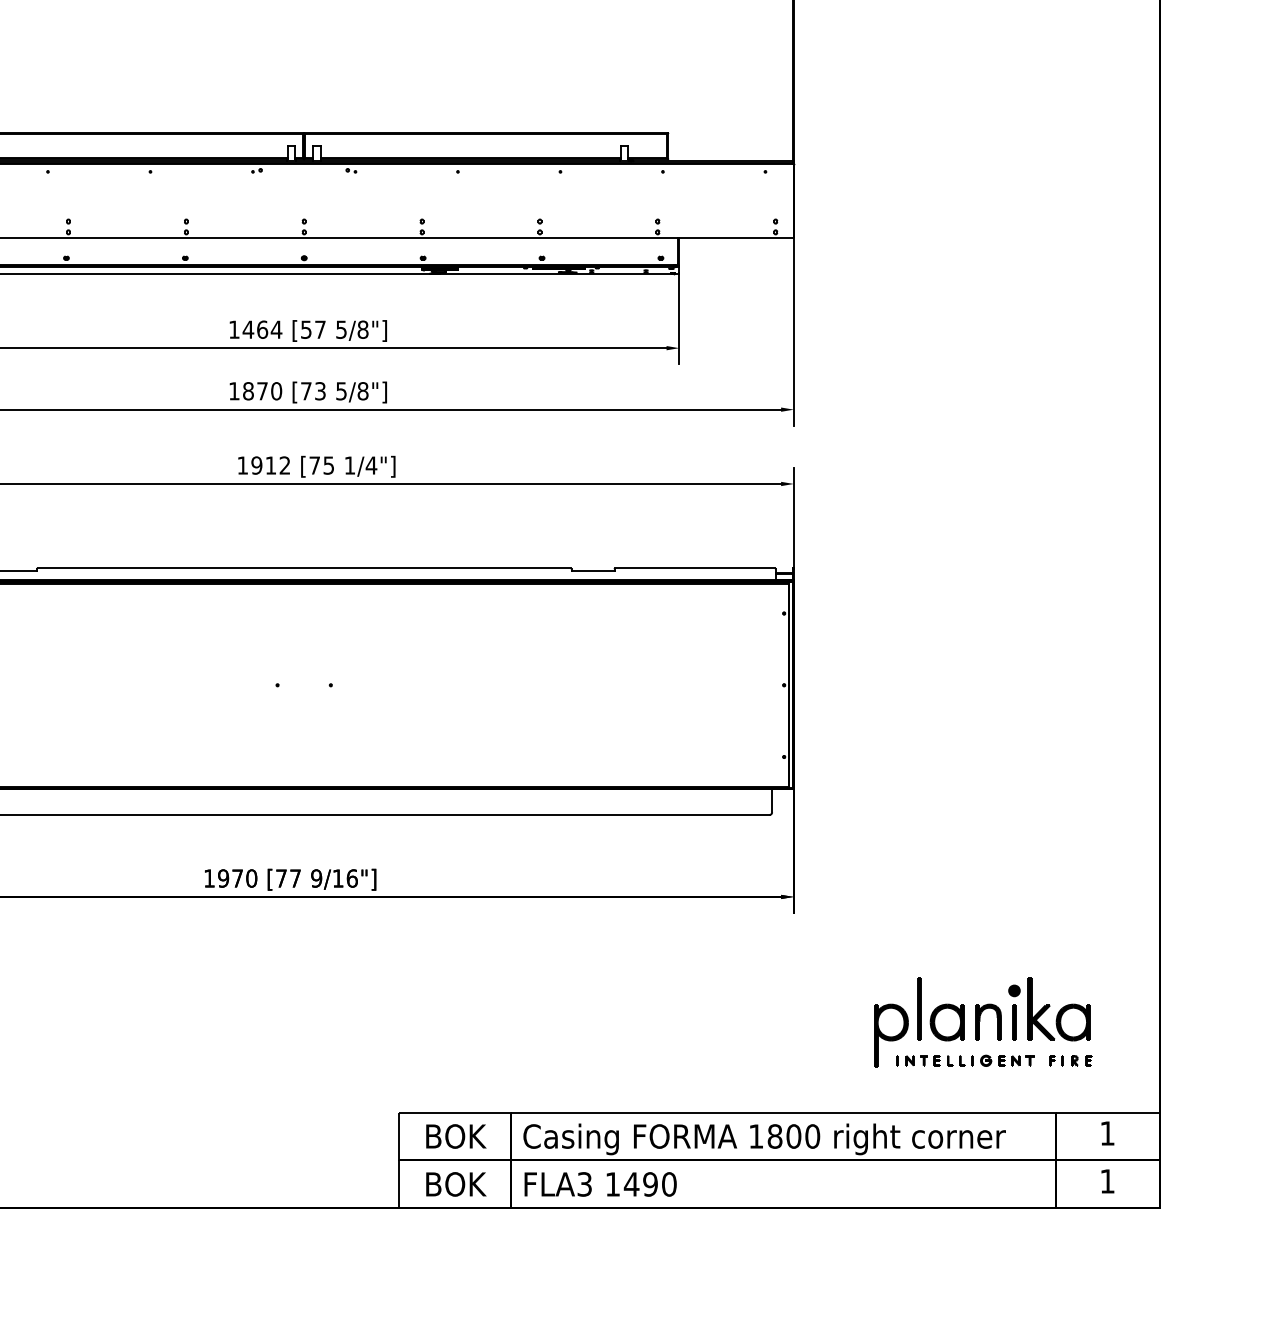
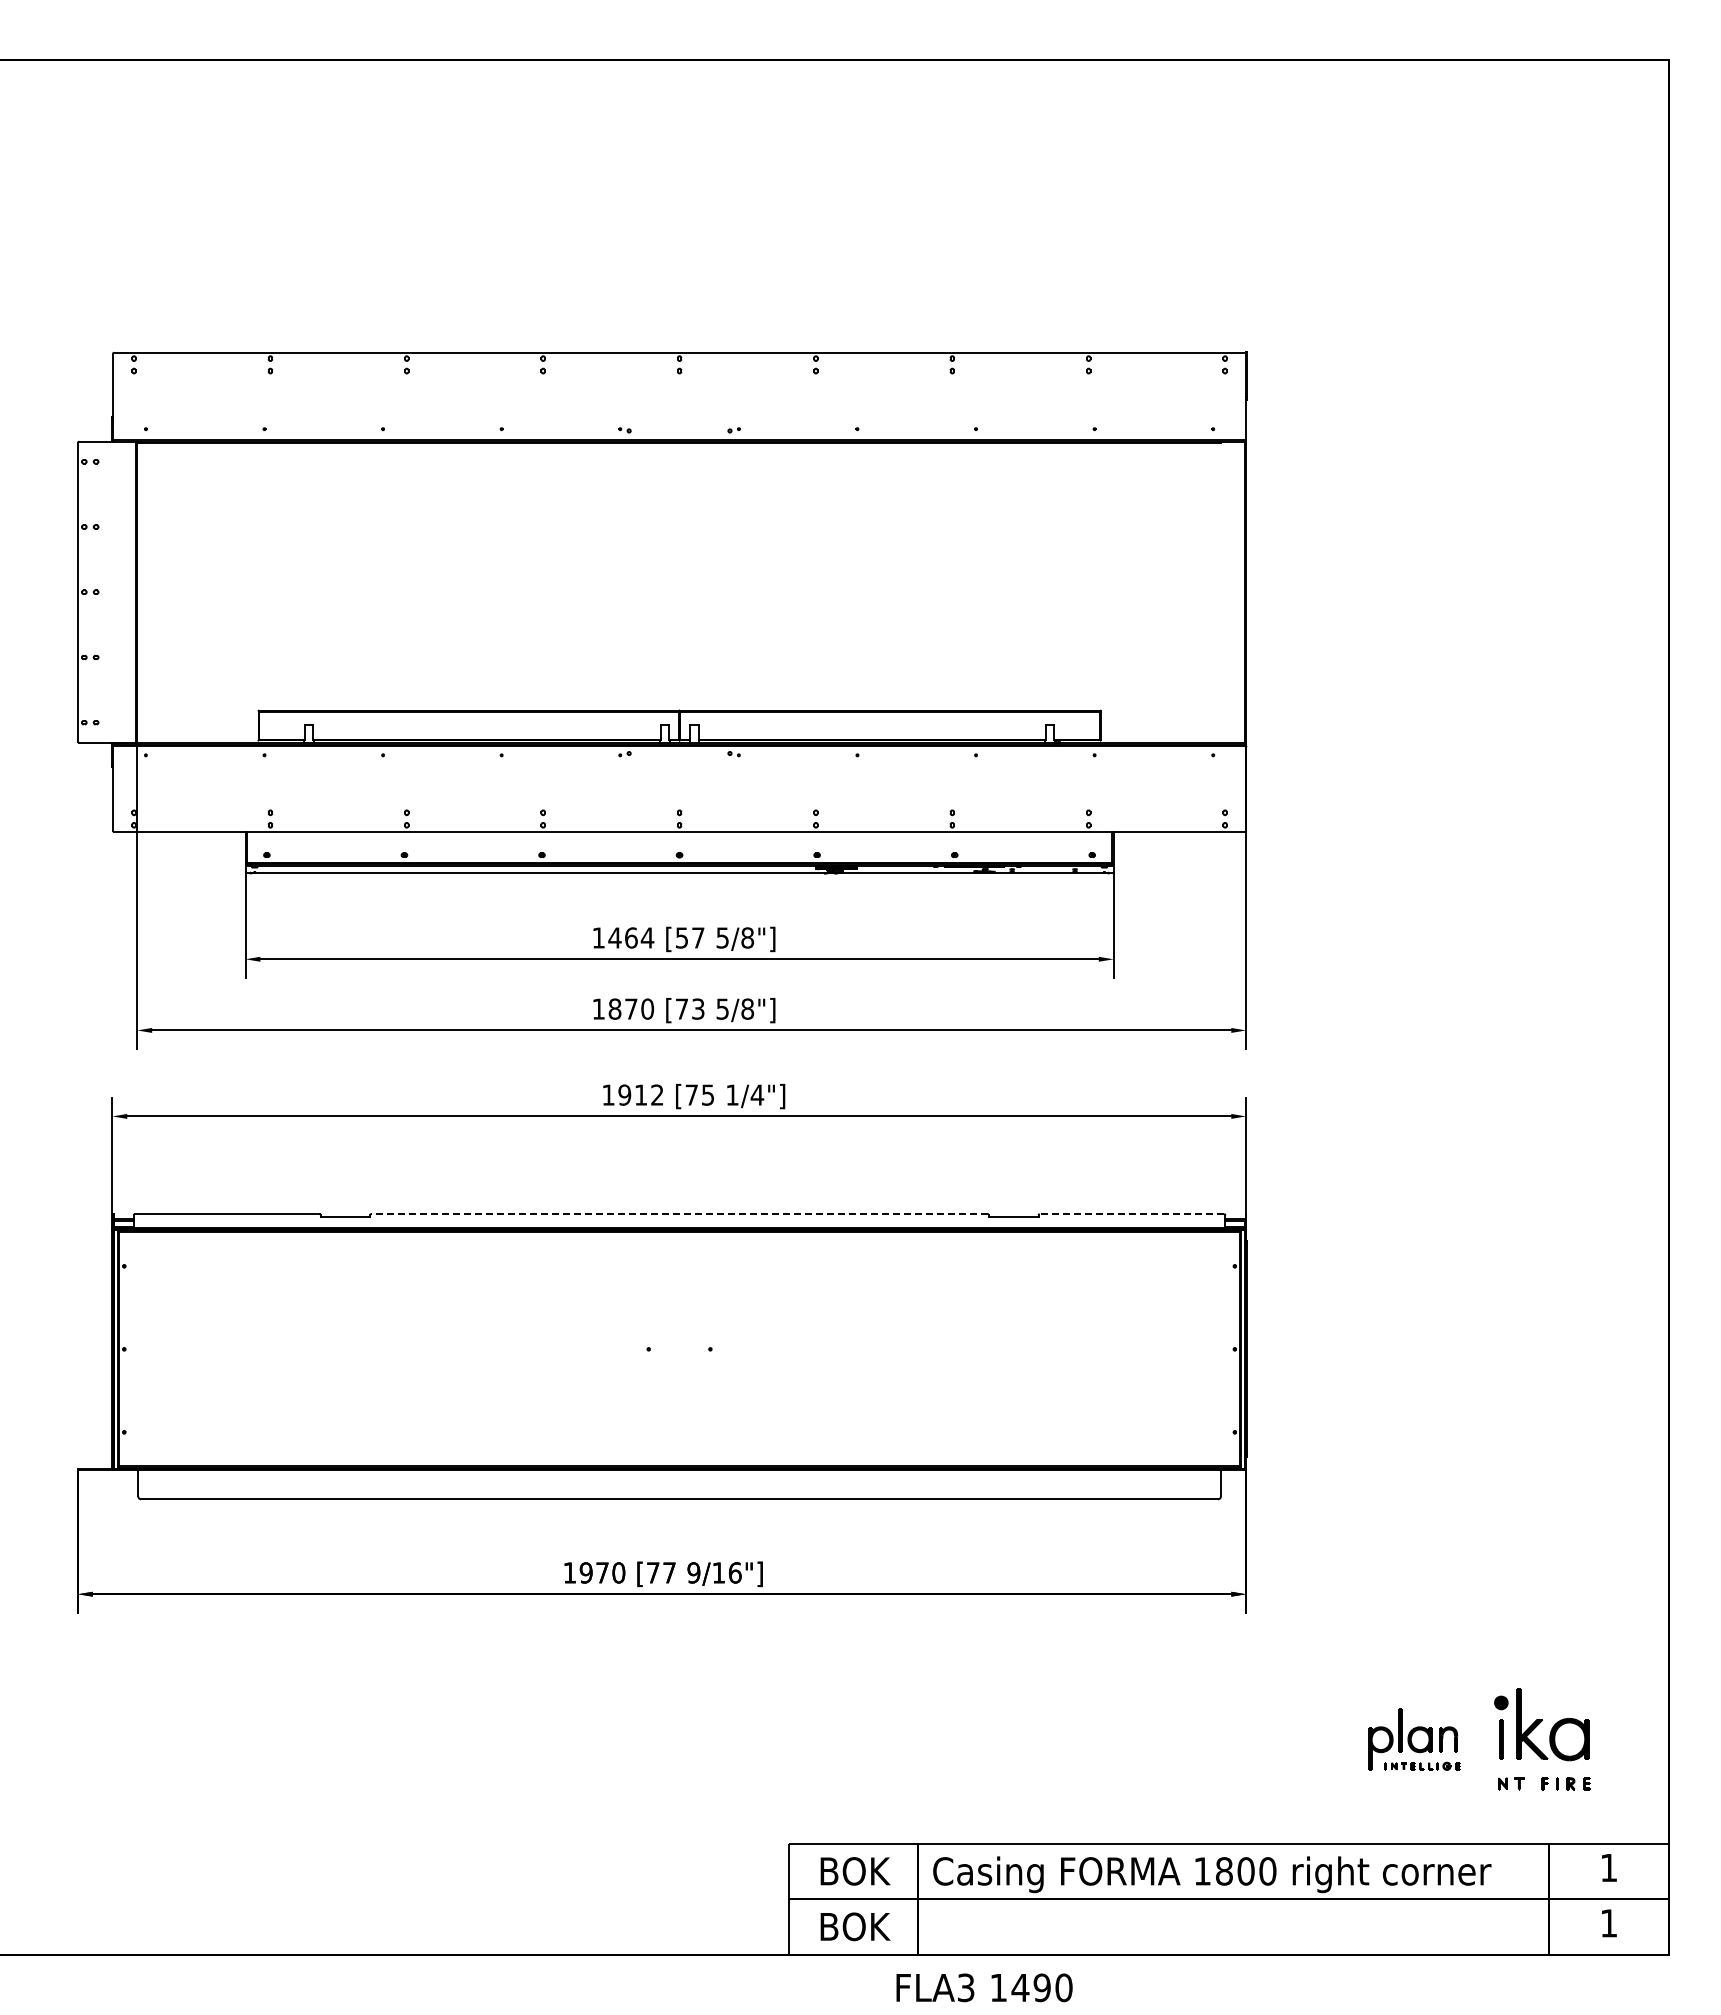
line: (304, 568) -> (679, 1214), solid -> dashed
line: (694, 568) -> (1131, 1214), solid -> dashed
part: (939, 1022) -> (1414, 1739), size x0.6
text: (600, 1184) -> (984, 1987), moved

